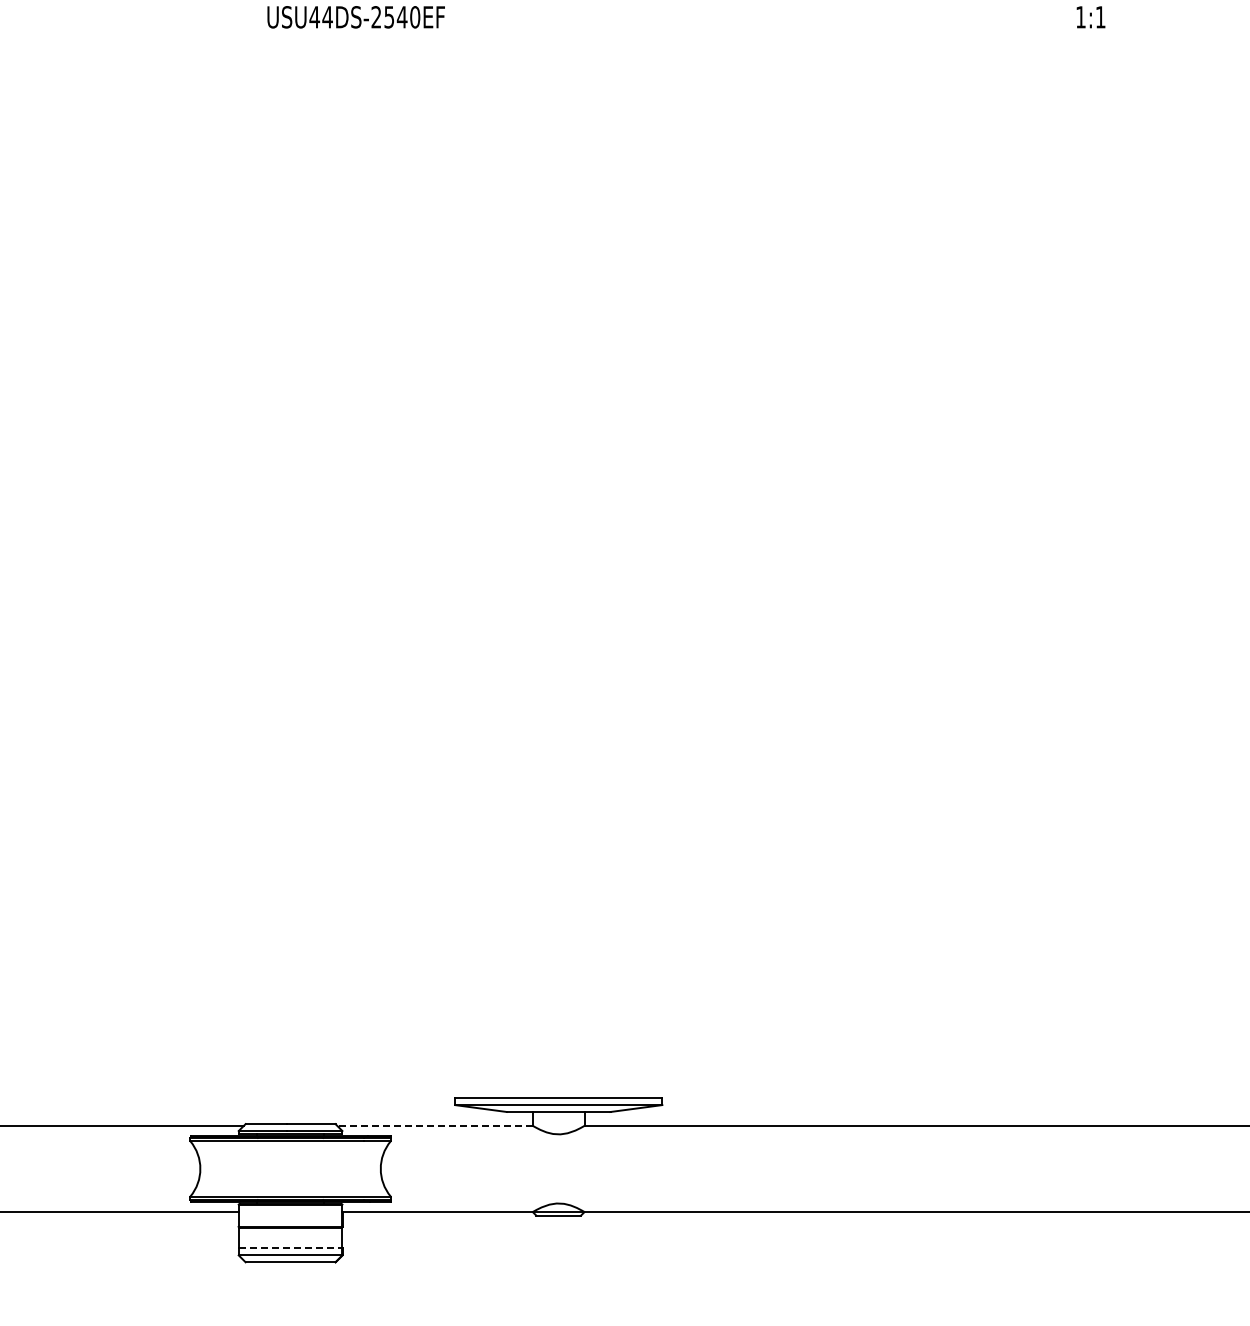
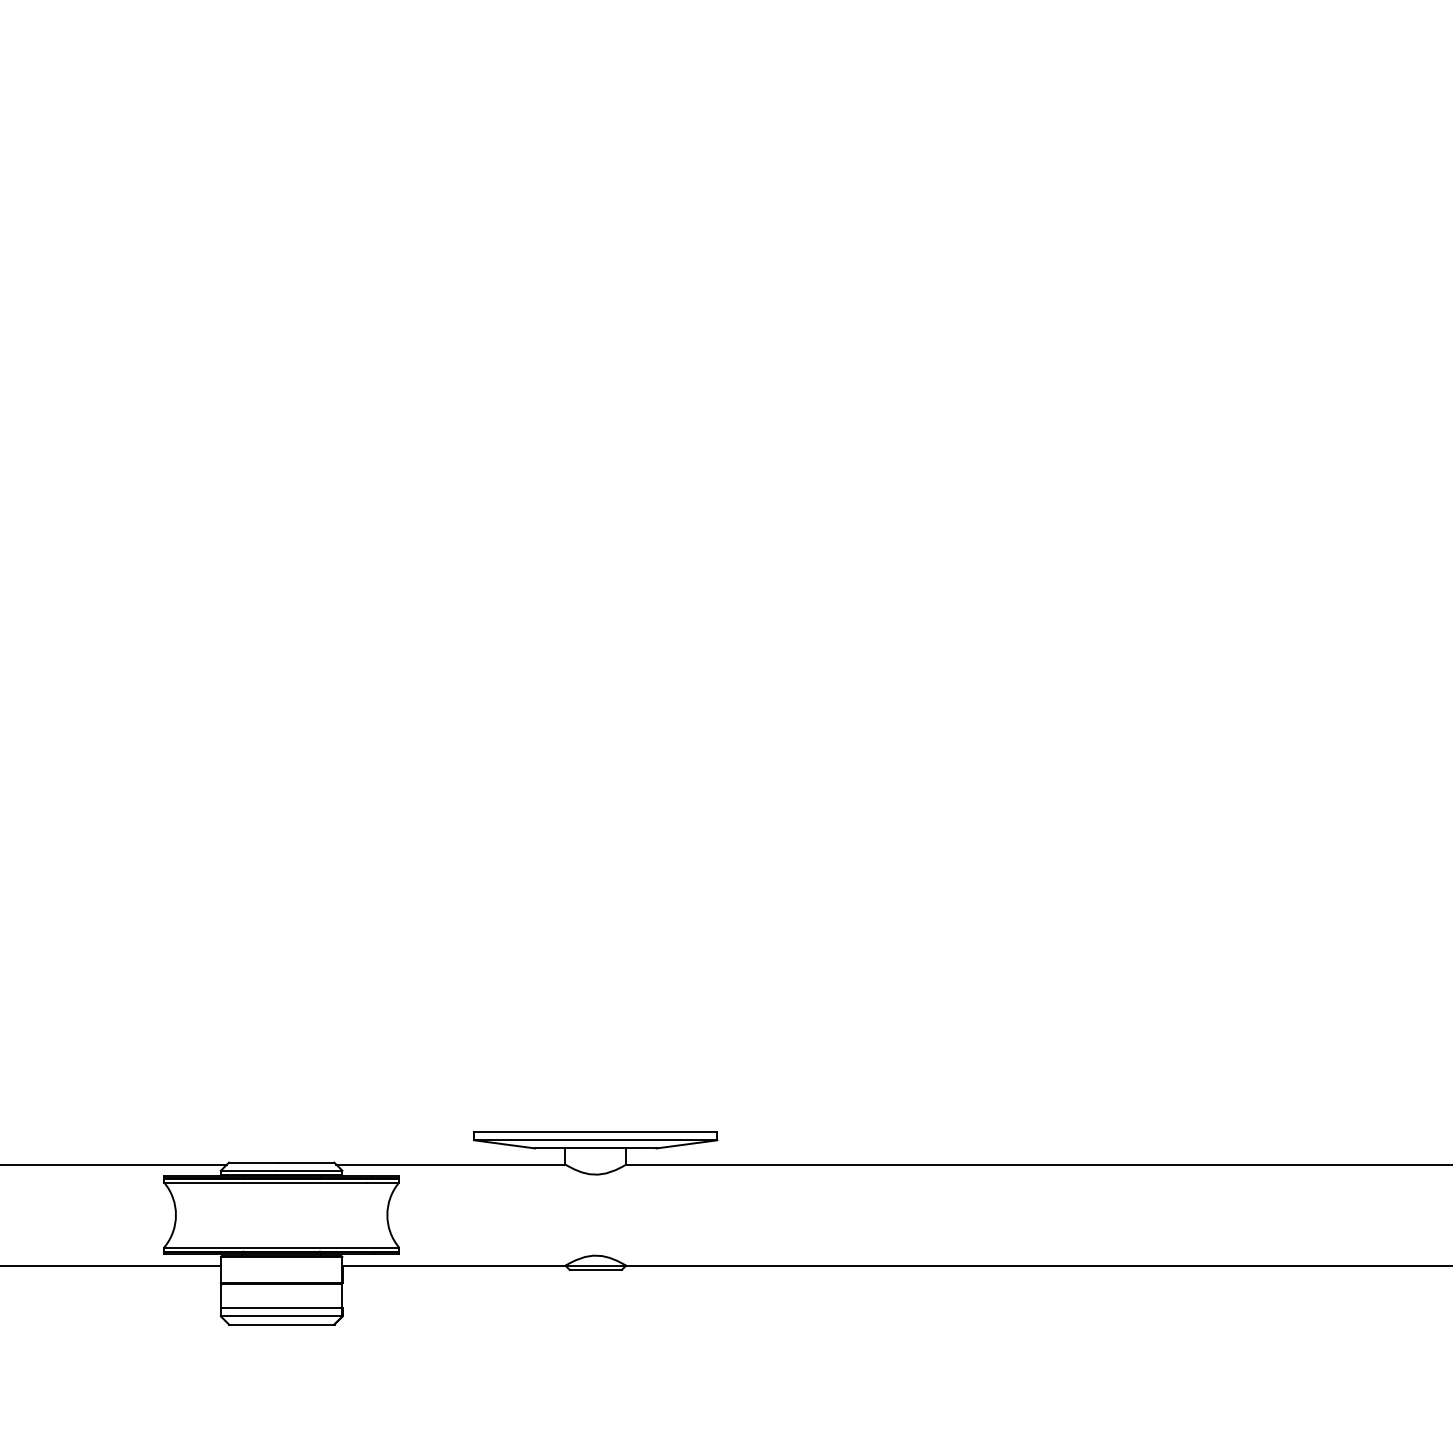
line: (434, 1125) -> (450, 1164), dashed -> solid
line: (290, 1248) -> (281, 1308), dashed -> solid

